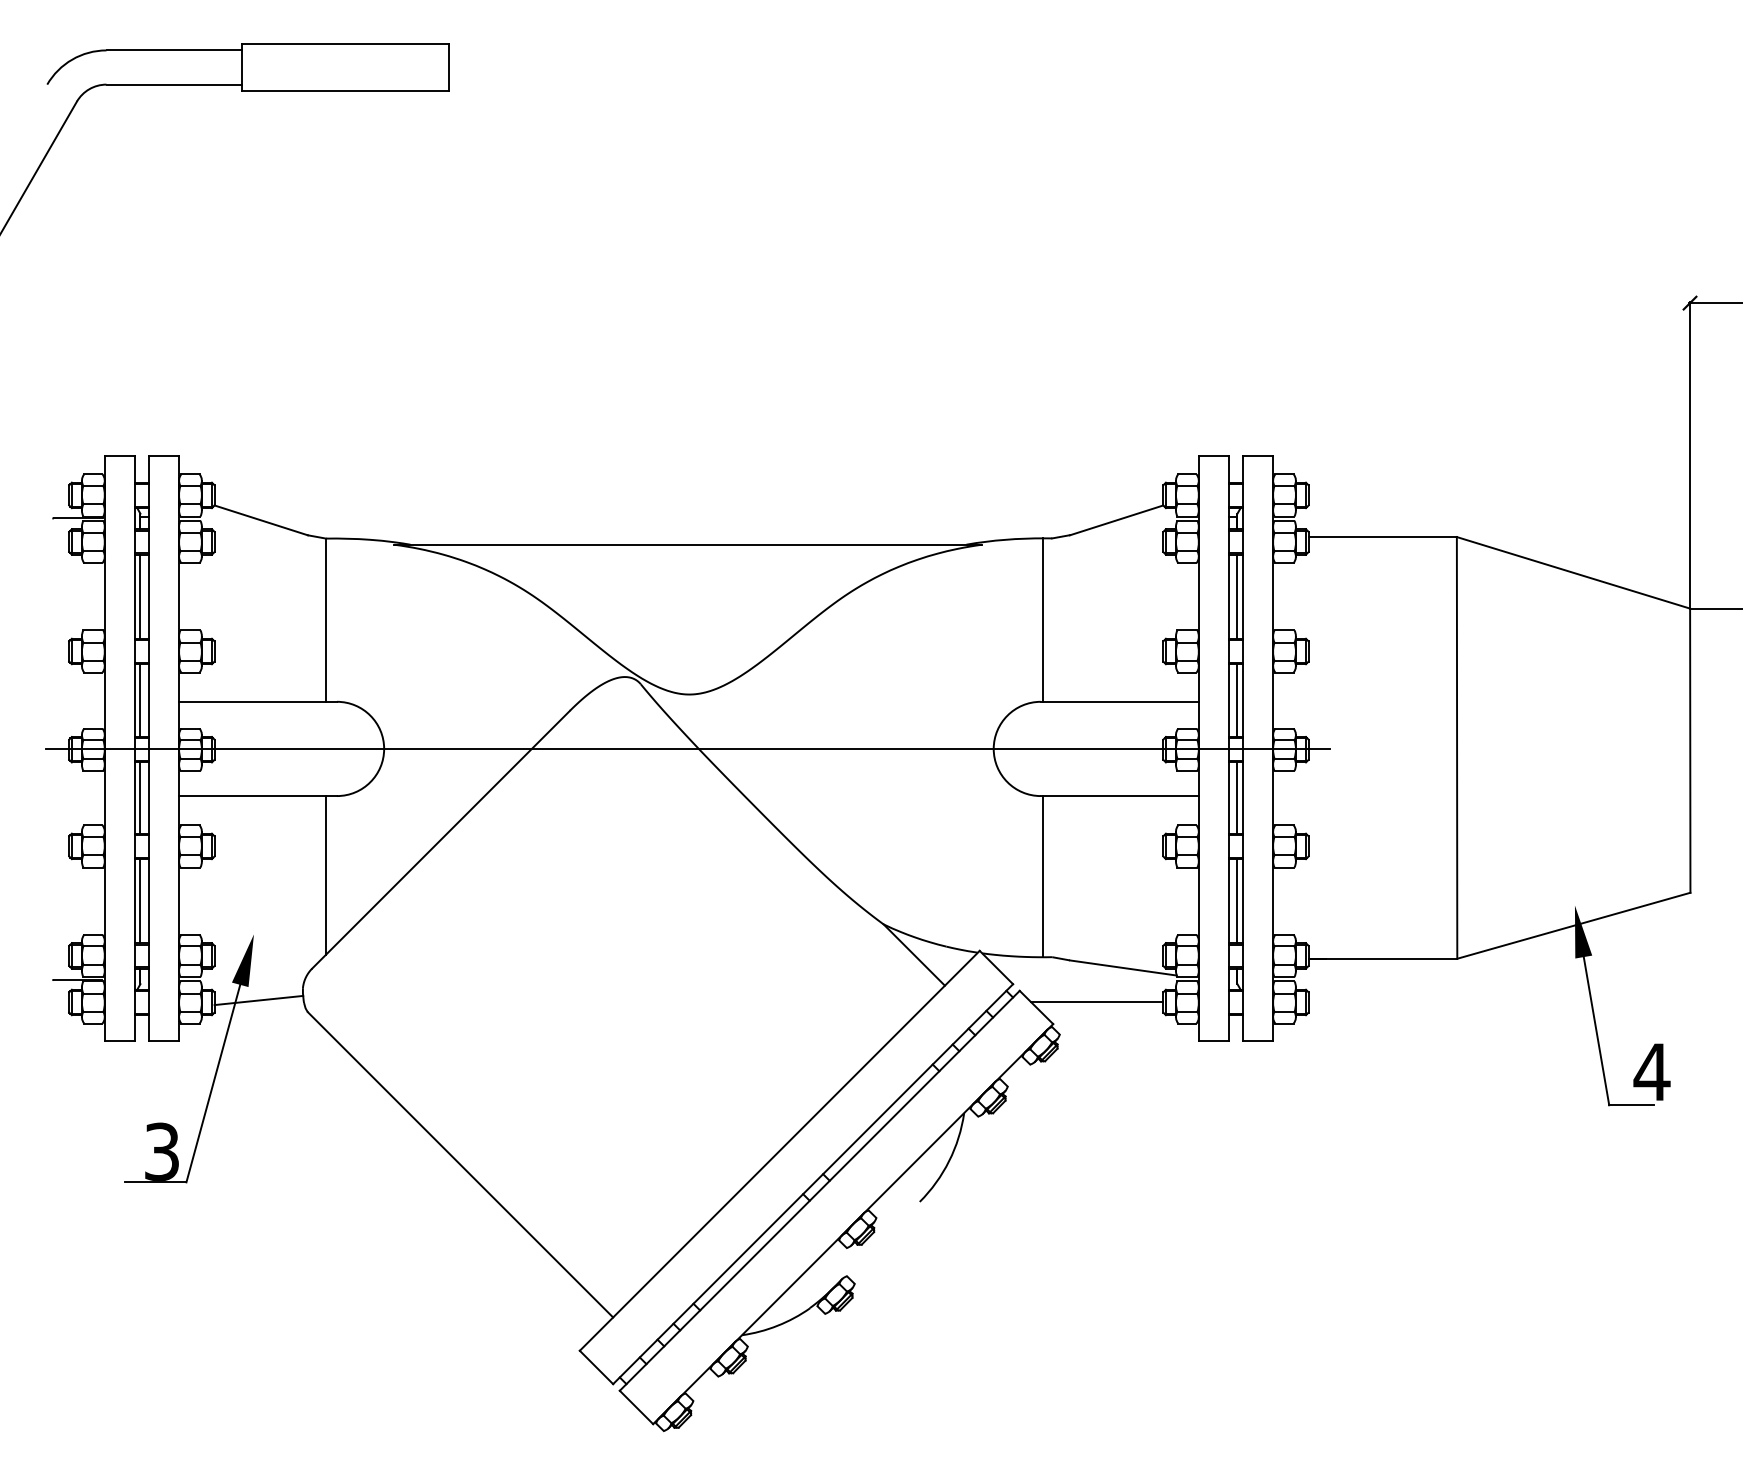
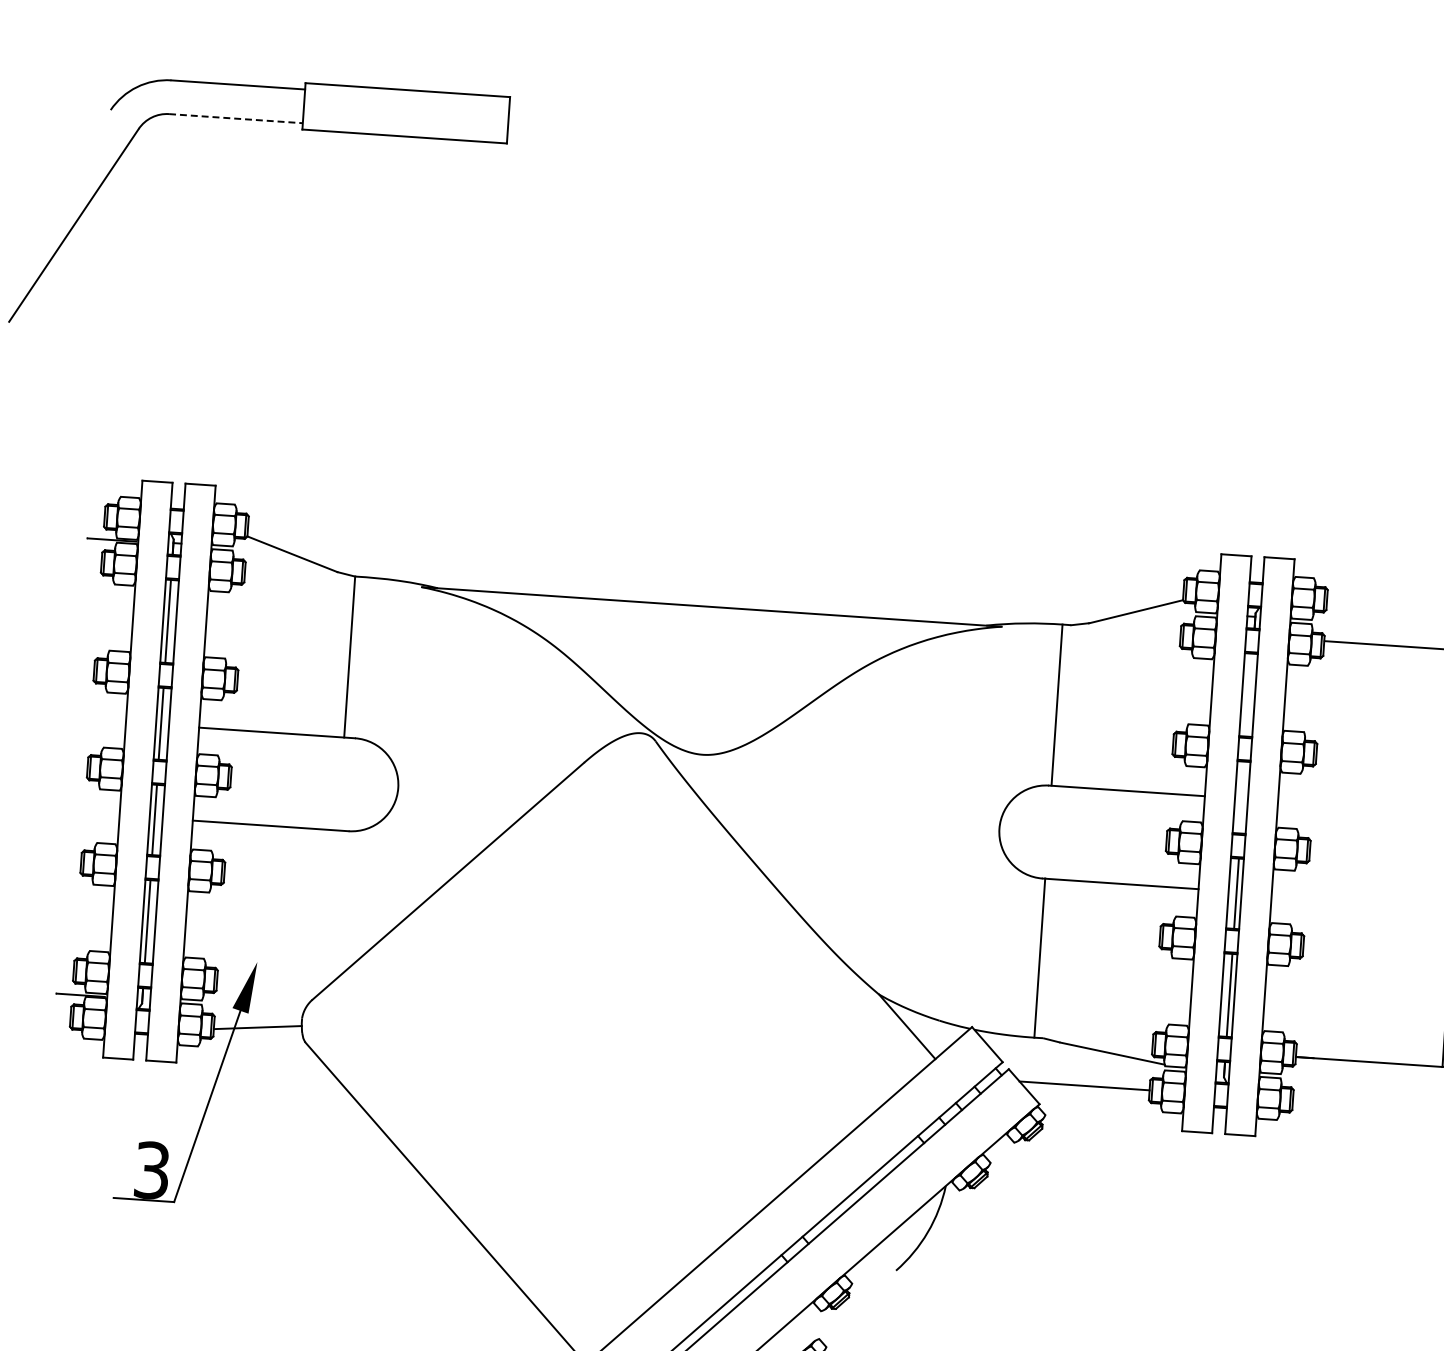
line: (174, 84) -> (236, 118), solid -> dashed
line: (1237, 596) -> (1250, 694), removed
line: (1237, 700) -> (1243, 797), removed
line: (687, 748) -> (697, 807), removed
line: (326, 875) -> (332, 908), removed

